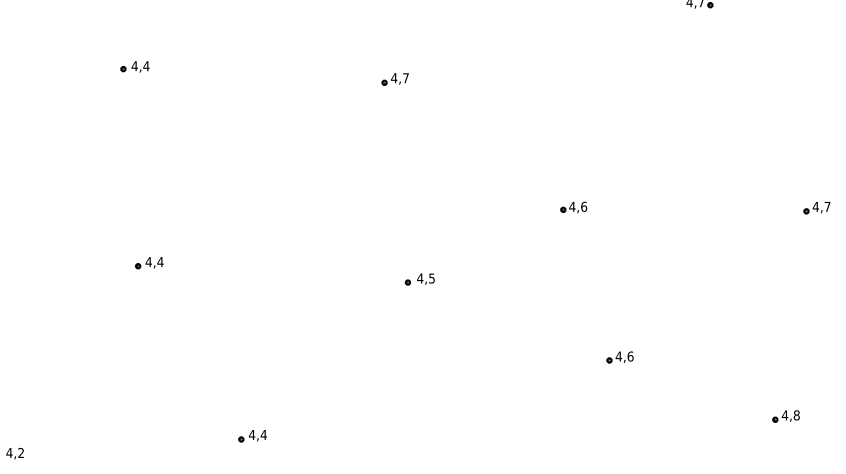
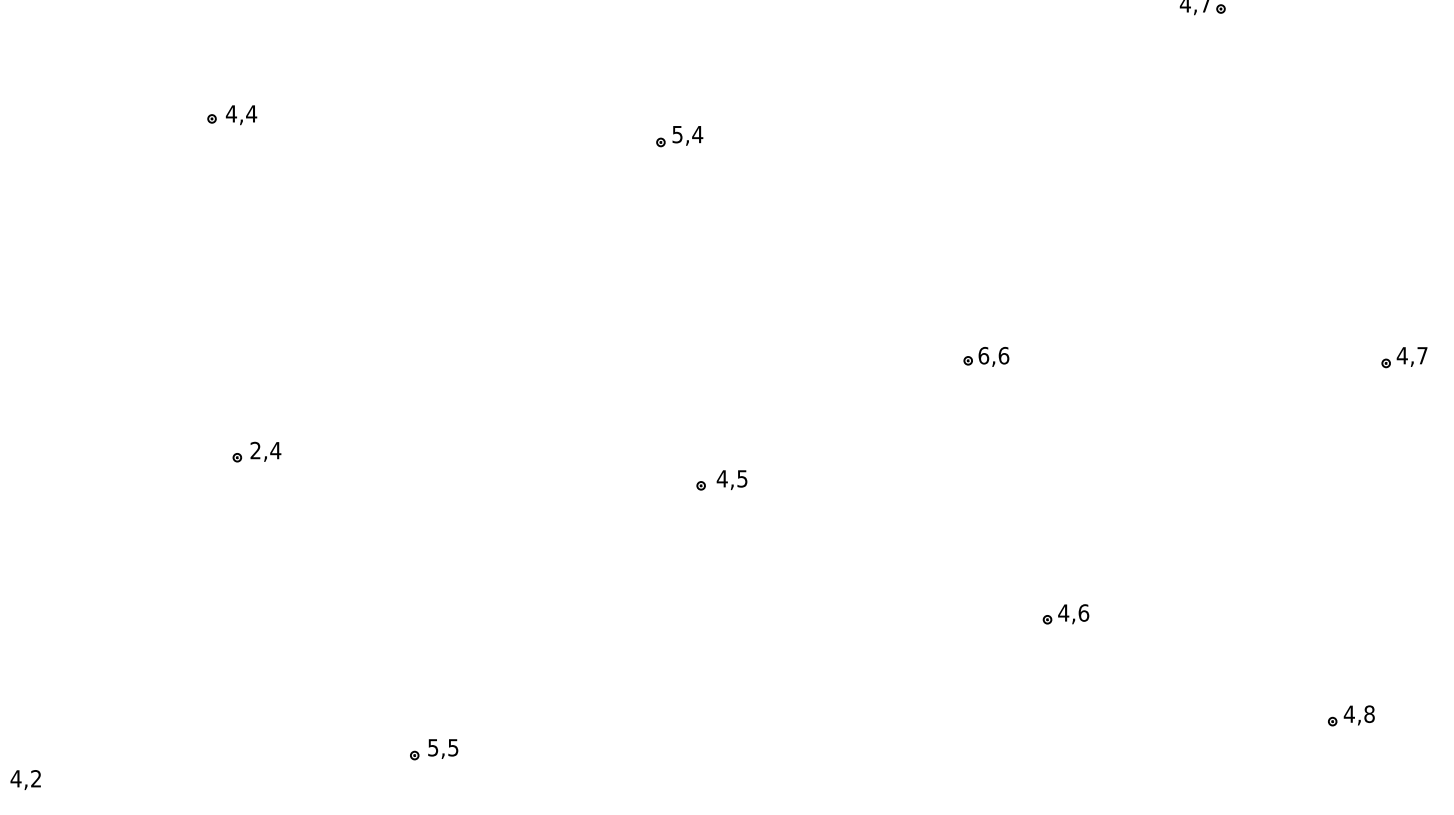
text: (400, 78) -> (688, 135), 4,7 -> 5,4
text: (572, 206) -> (983, 355), 4,6 -> 6,6
text: (148, 261) -> (255, 449), 4,4 -> 2,4
text: (257, 434) -> (442, 747), 4,4 -> 5,5

